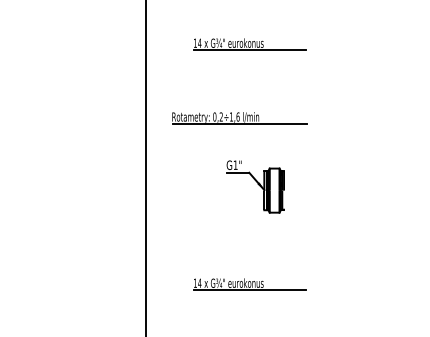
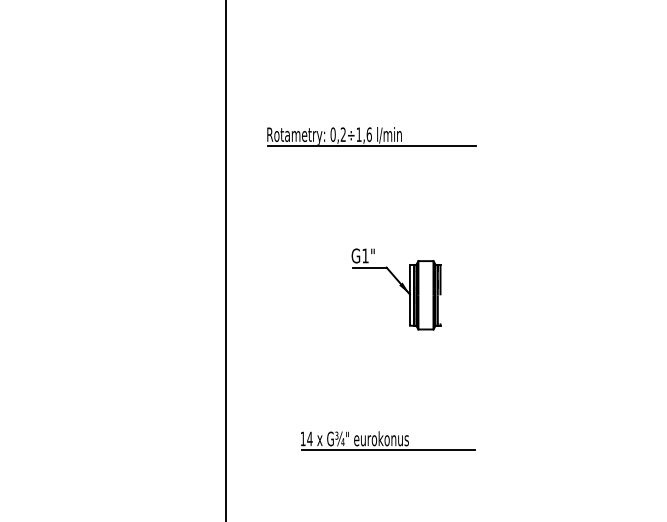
part: (249, 44) -> (386, 68), removed
part: (239, 118) -> (371, 136), moved

